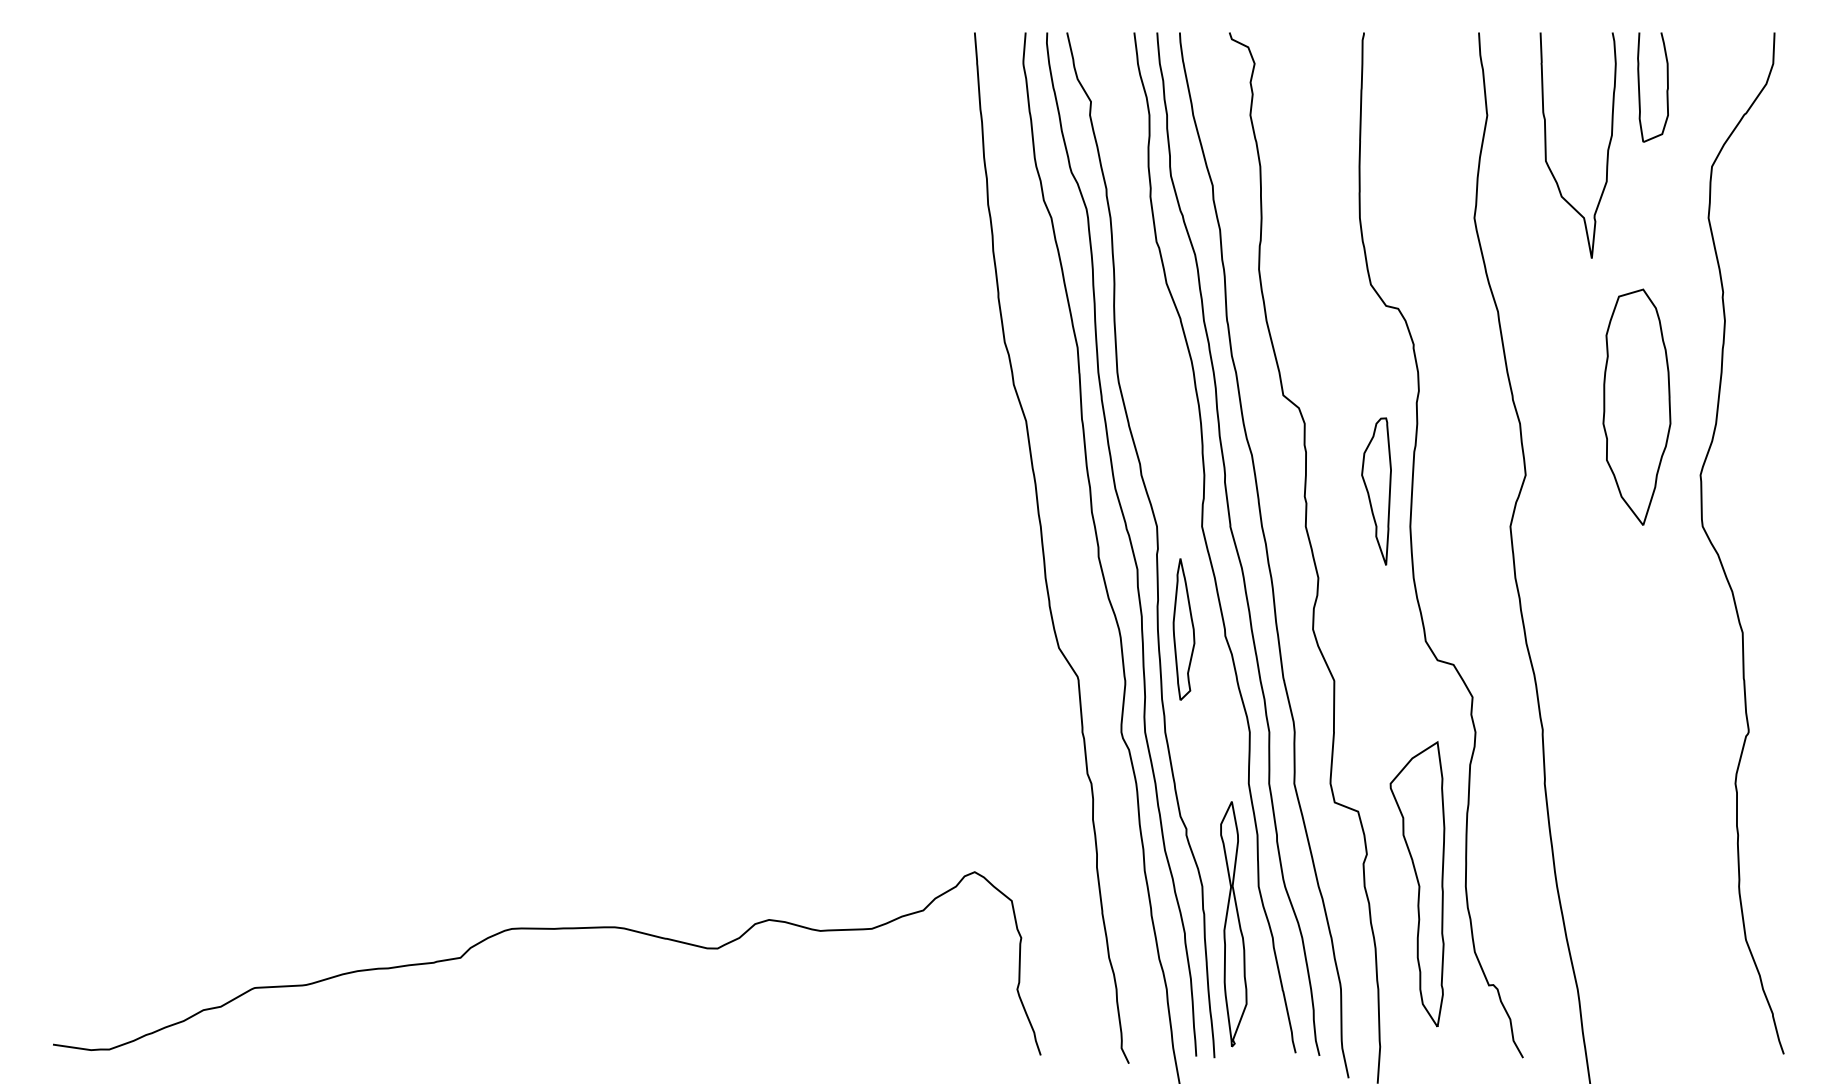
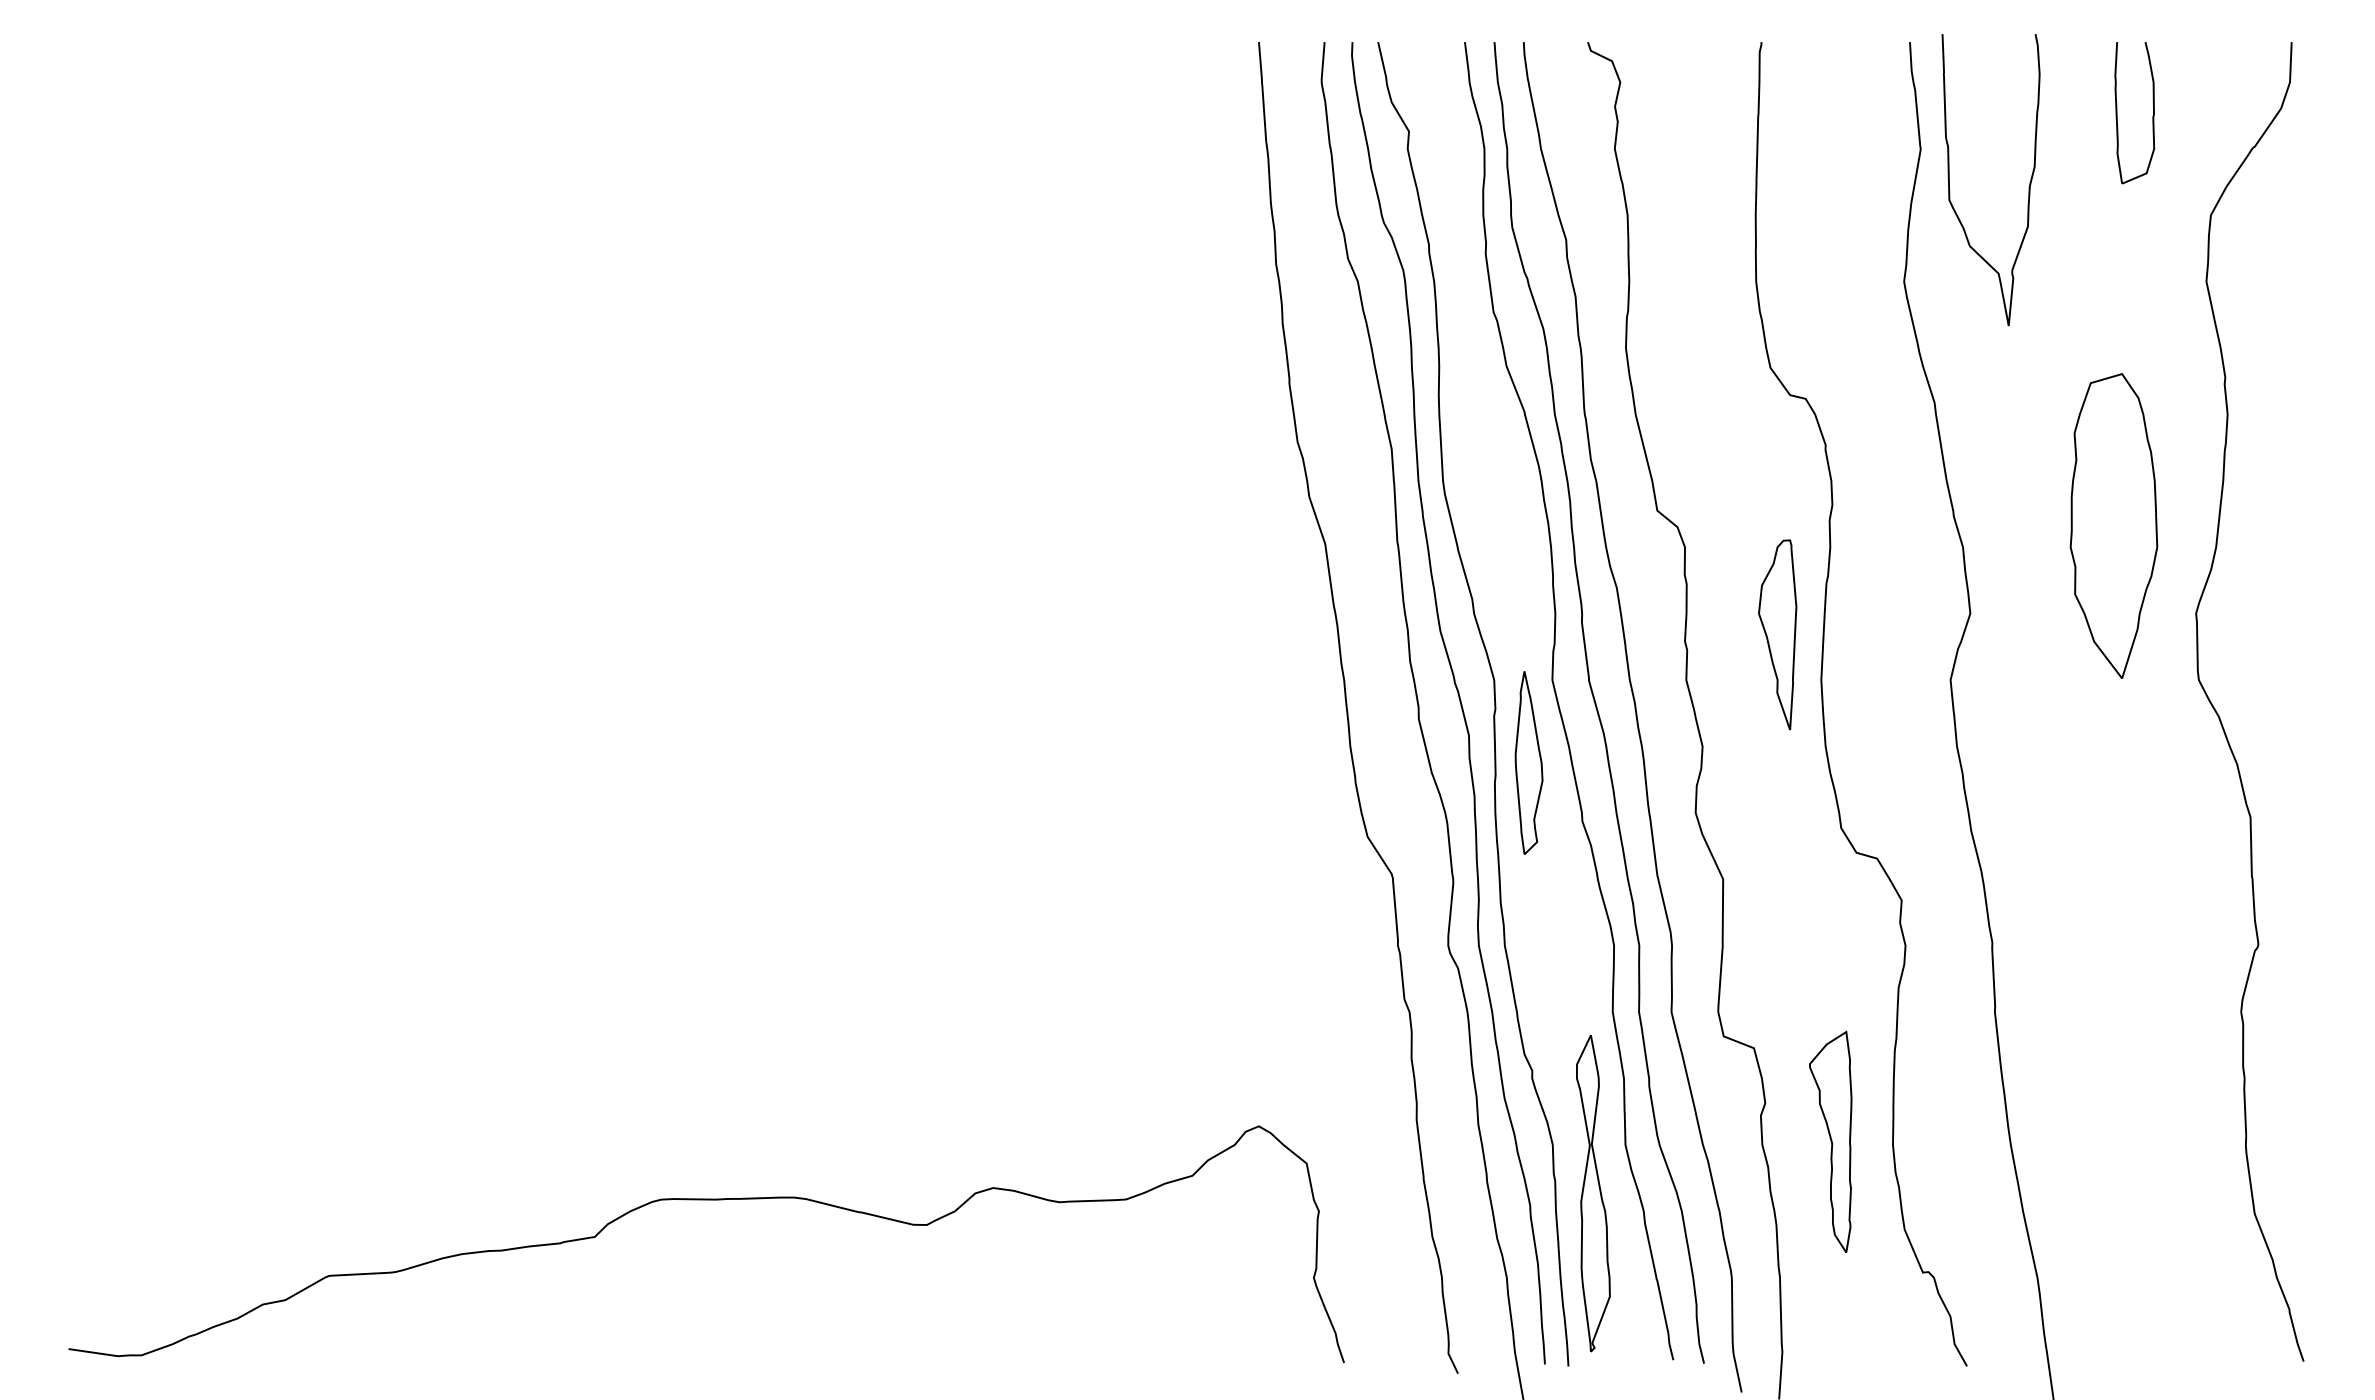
curve: (1607, 150) -> (2028, 186), moved
part: (1183, 629) -> (1528, 762), moved
part: (1417, 883) -> (1830, 1141), size x0.6

